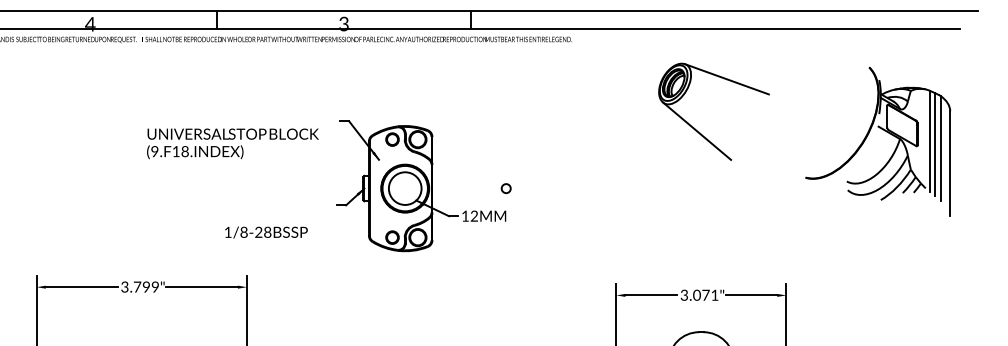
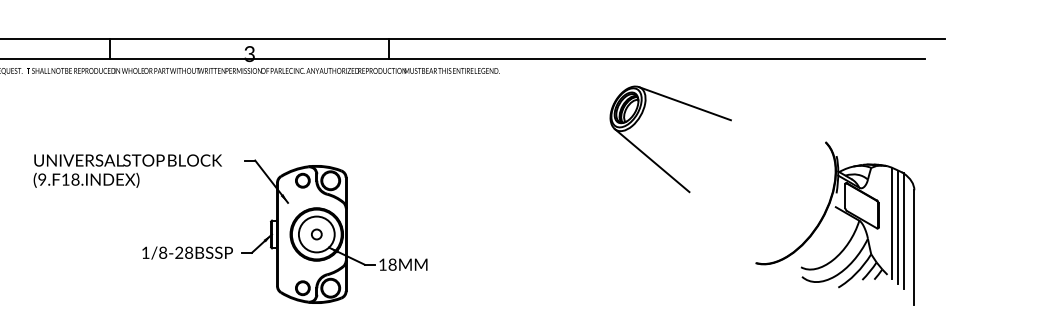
part: (884, 131) -> (842, 212), moved
part: (700, 132) -> (655, 161), moved
text: (232, 143) -> (127, 170), moved
circle: (505, 188) -> (316, 234), moved
text: (474, 216) -> (392, 265), 12MM -> 18MM
text: (266, 232) -> (187, 252), moved

